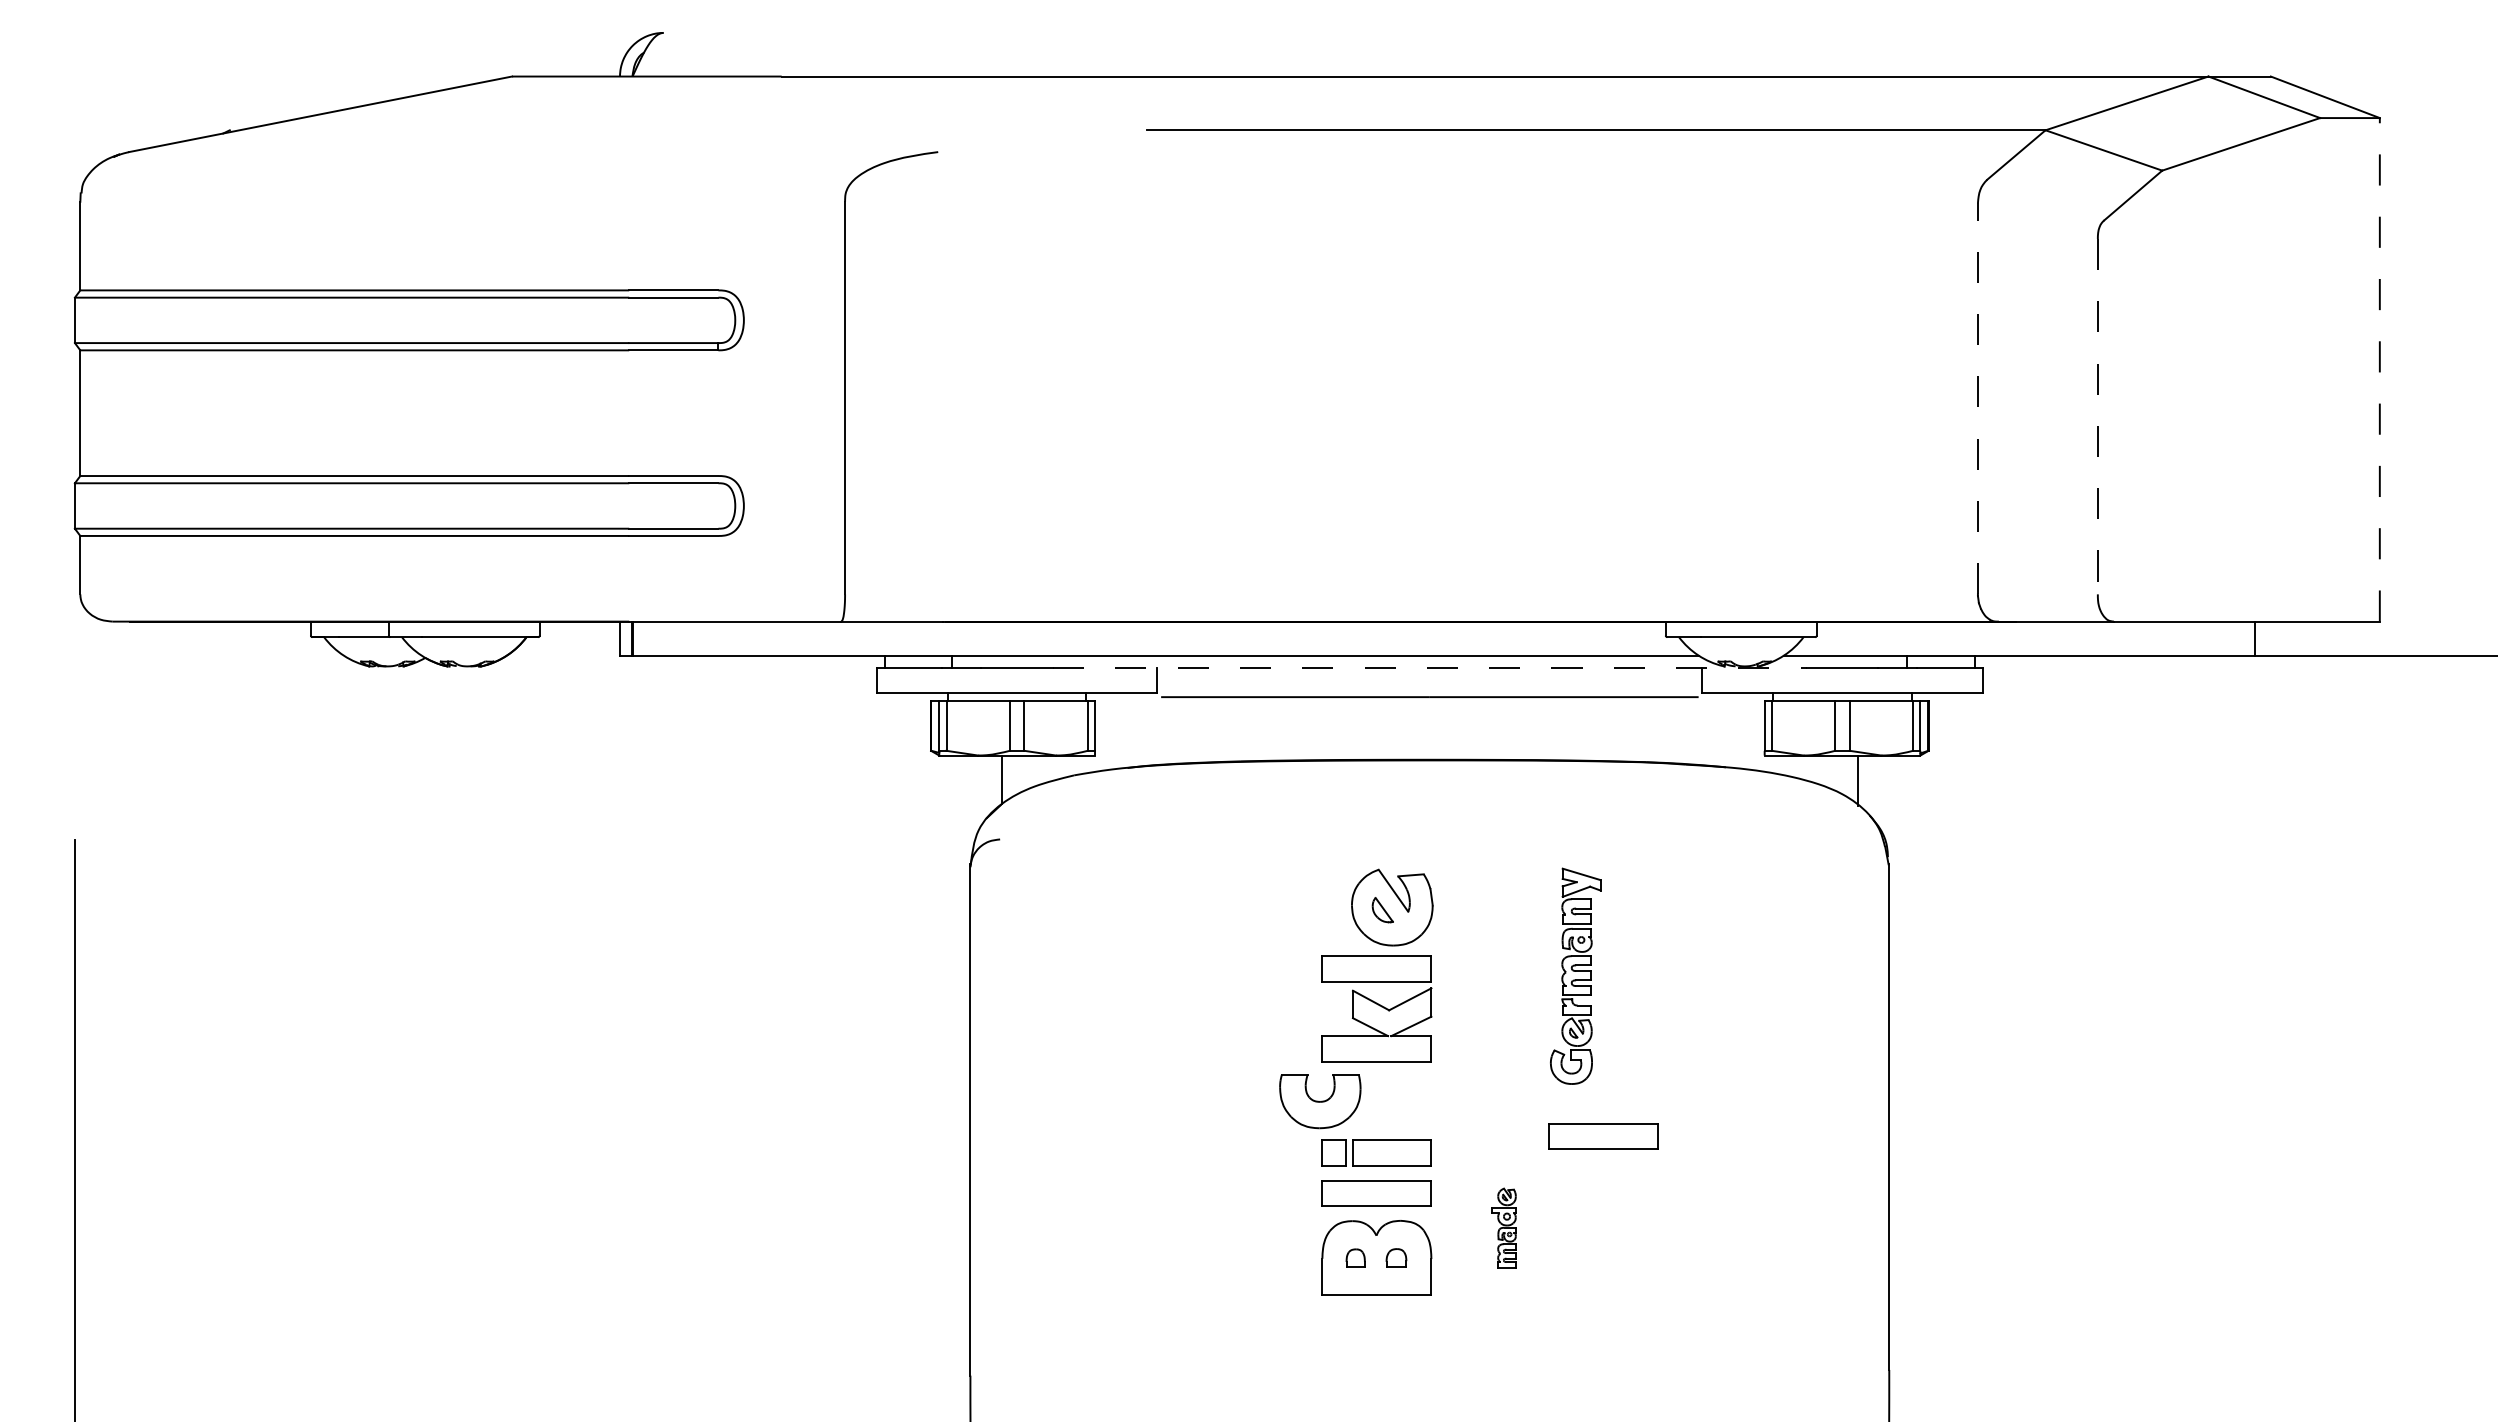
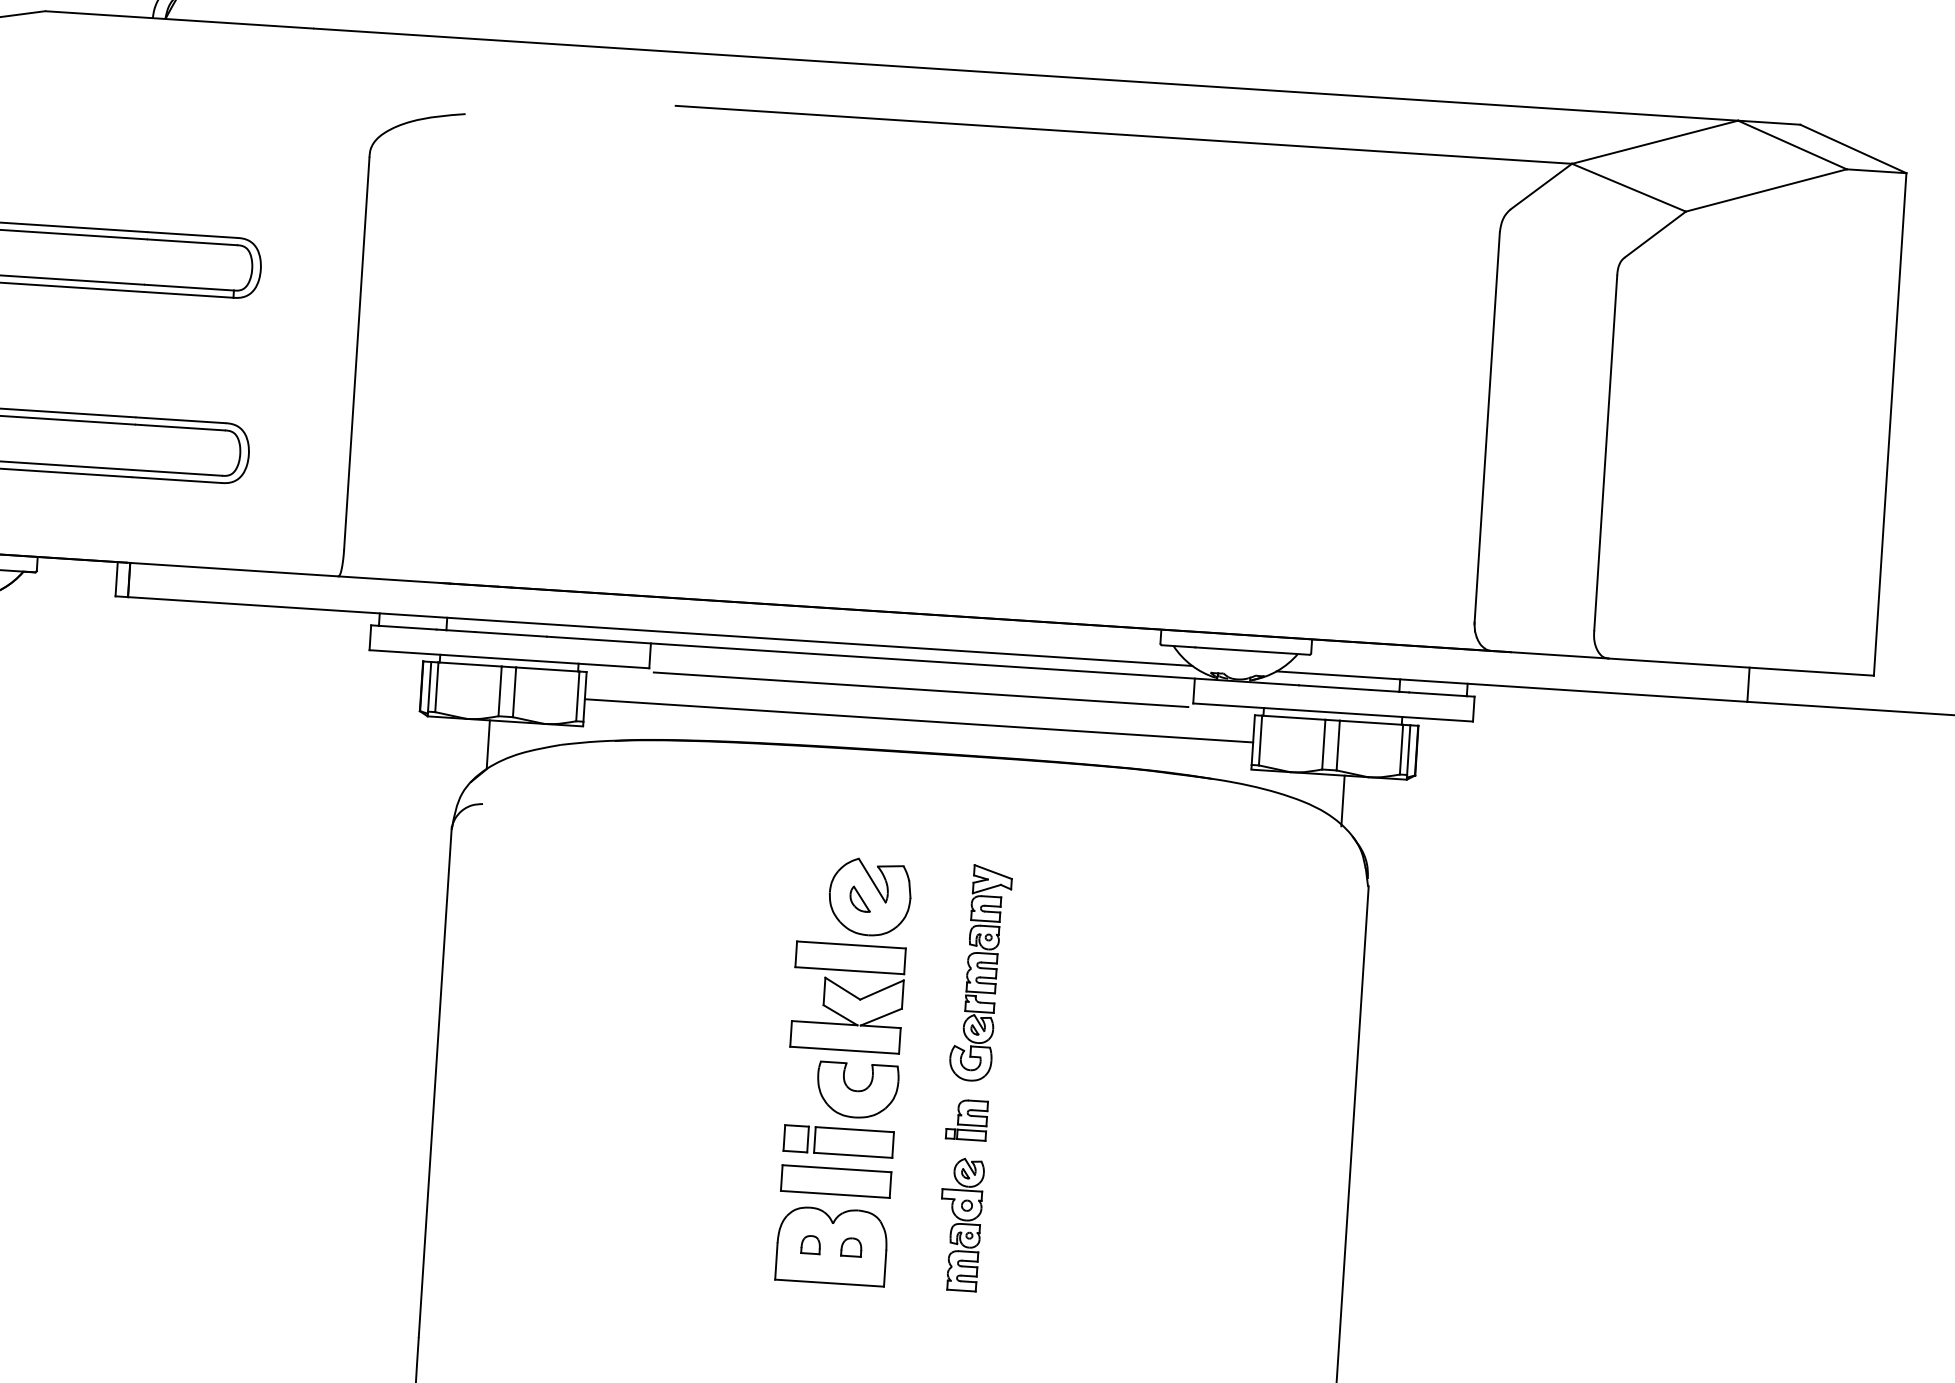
line: (2379, 369) -> (1889, 424), dashed -> solid
line: (1977, 398) -> (1486, 427), dashed -> solid
line: (2097, 416) -> (1605, 452), dashed -> solid
line: (1429, 668) -> (922, 661), dashed -> solid
line: (1429, 728) -> (918, 721), added
part: (1575, 975) -> (980, 972), moved
part: (1320, 1101) -> (857, 1090), moved
part: (1503, 1123) -> (967, 1119), added
part: (1603, 1136) -> (1065, 1139), removed
part: (1503, 1227) -> (960, 1223), size x1.67

